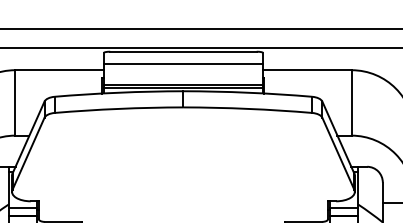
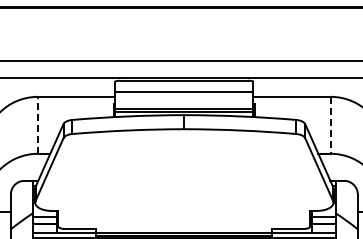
line: (14, 101) -> (37, 124), solid -> dashed
line: (351, 103) -> (330, 125), solid -> dashed

